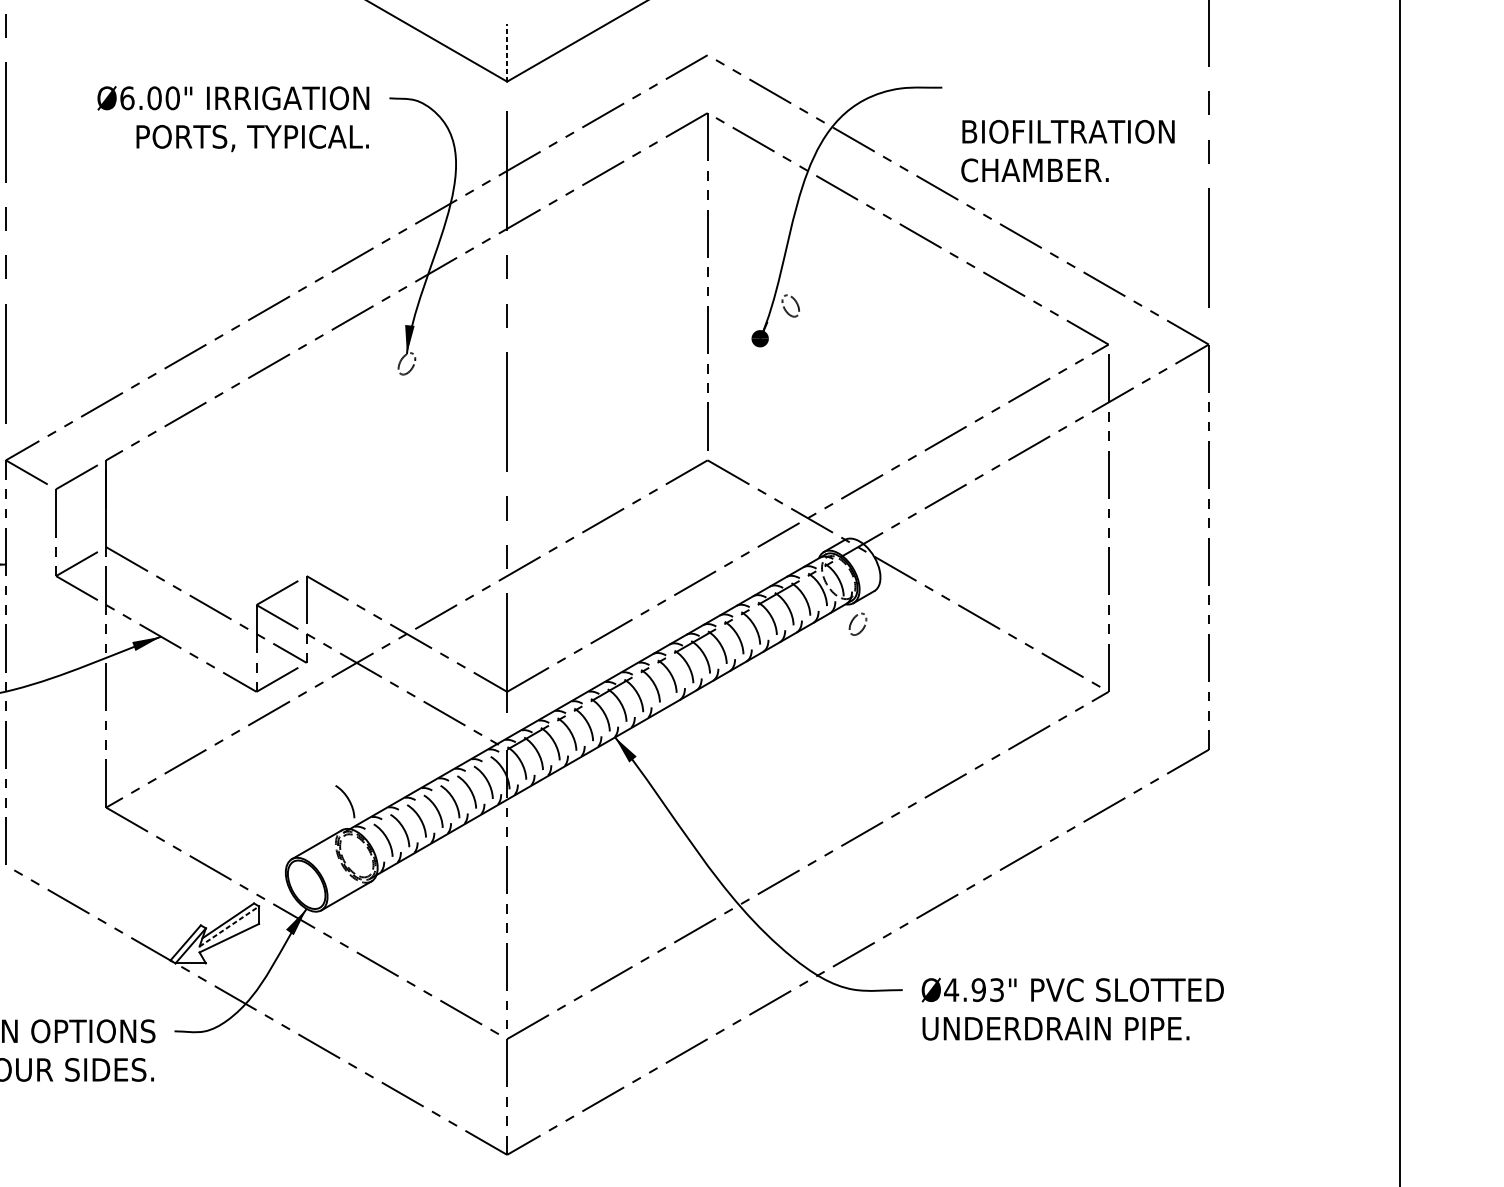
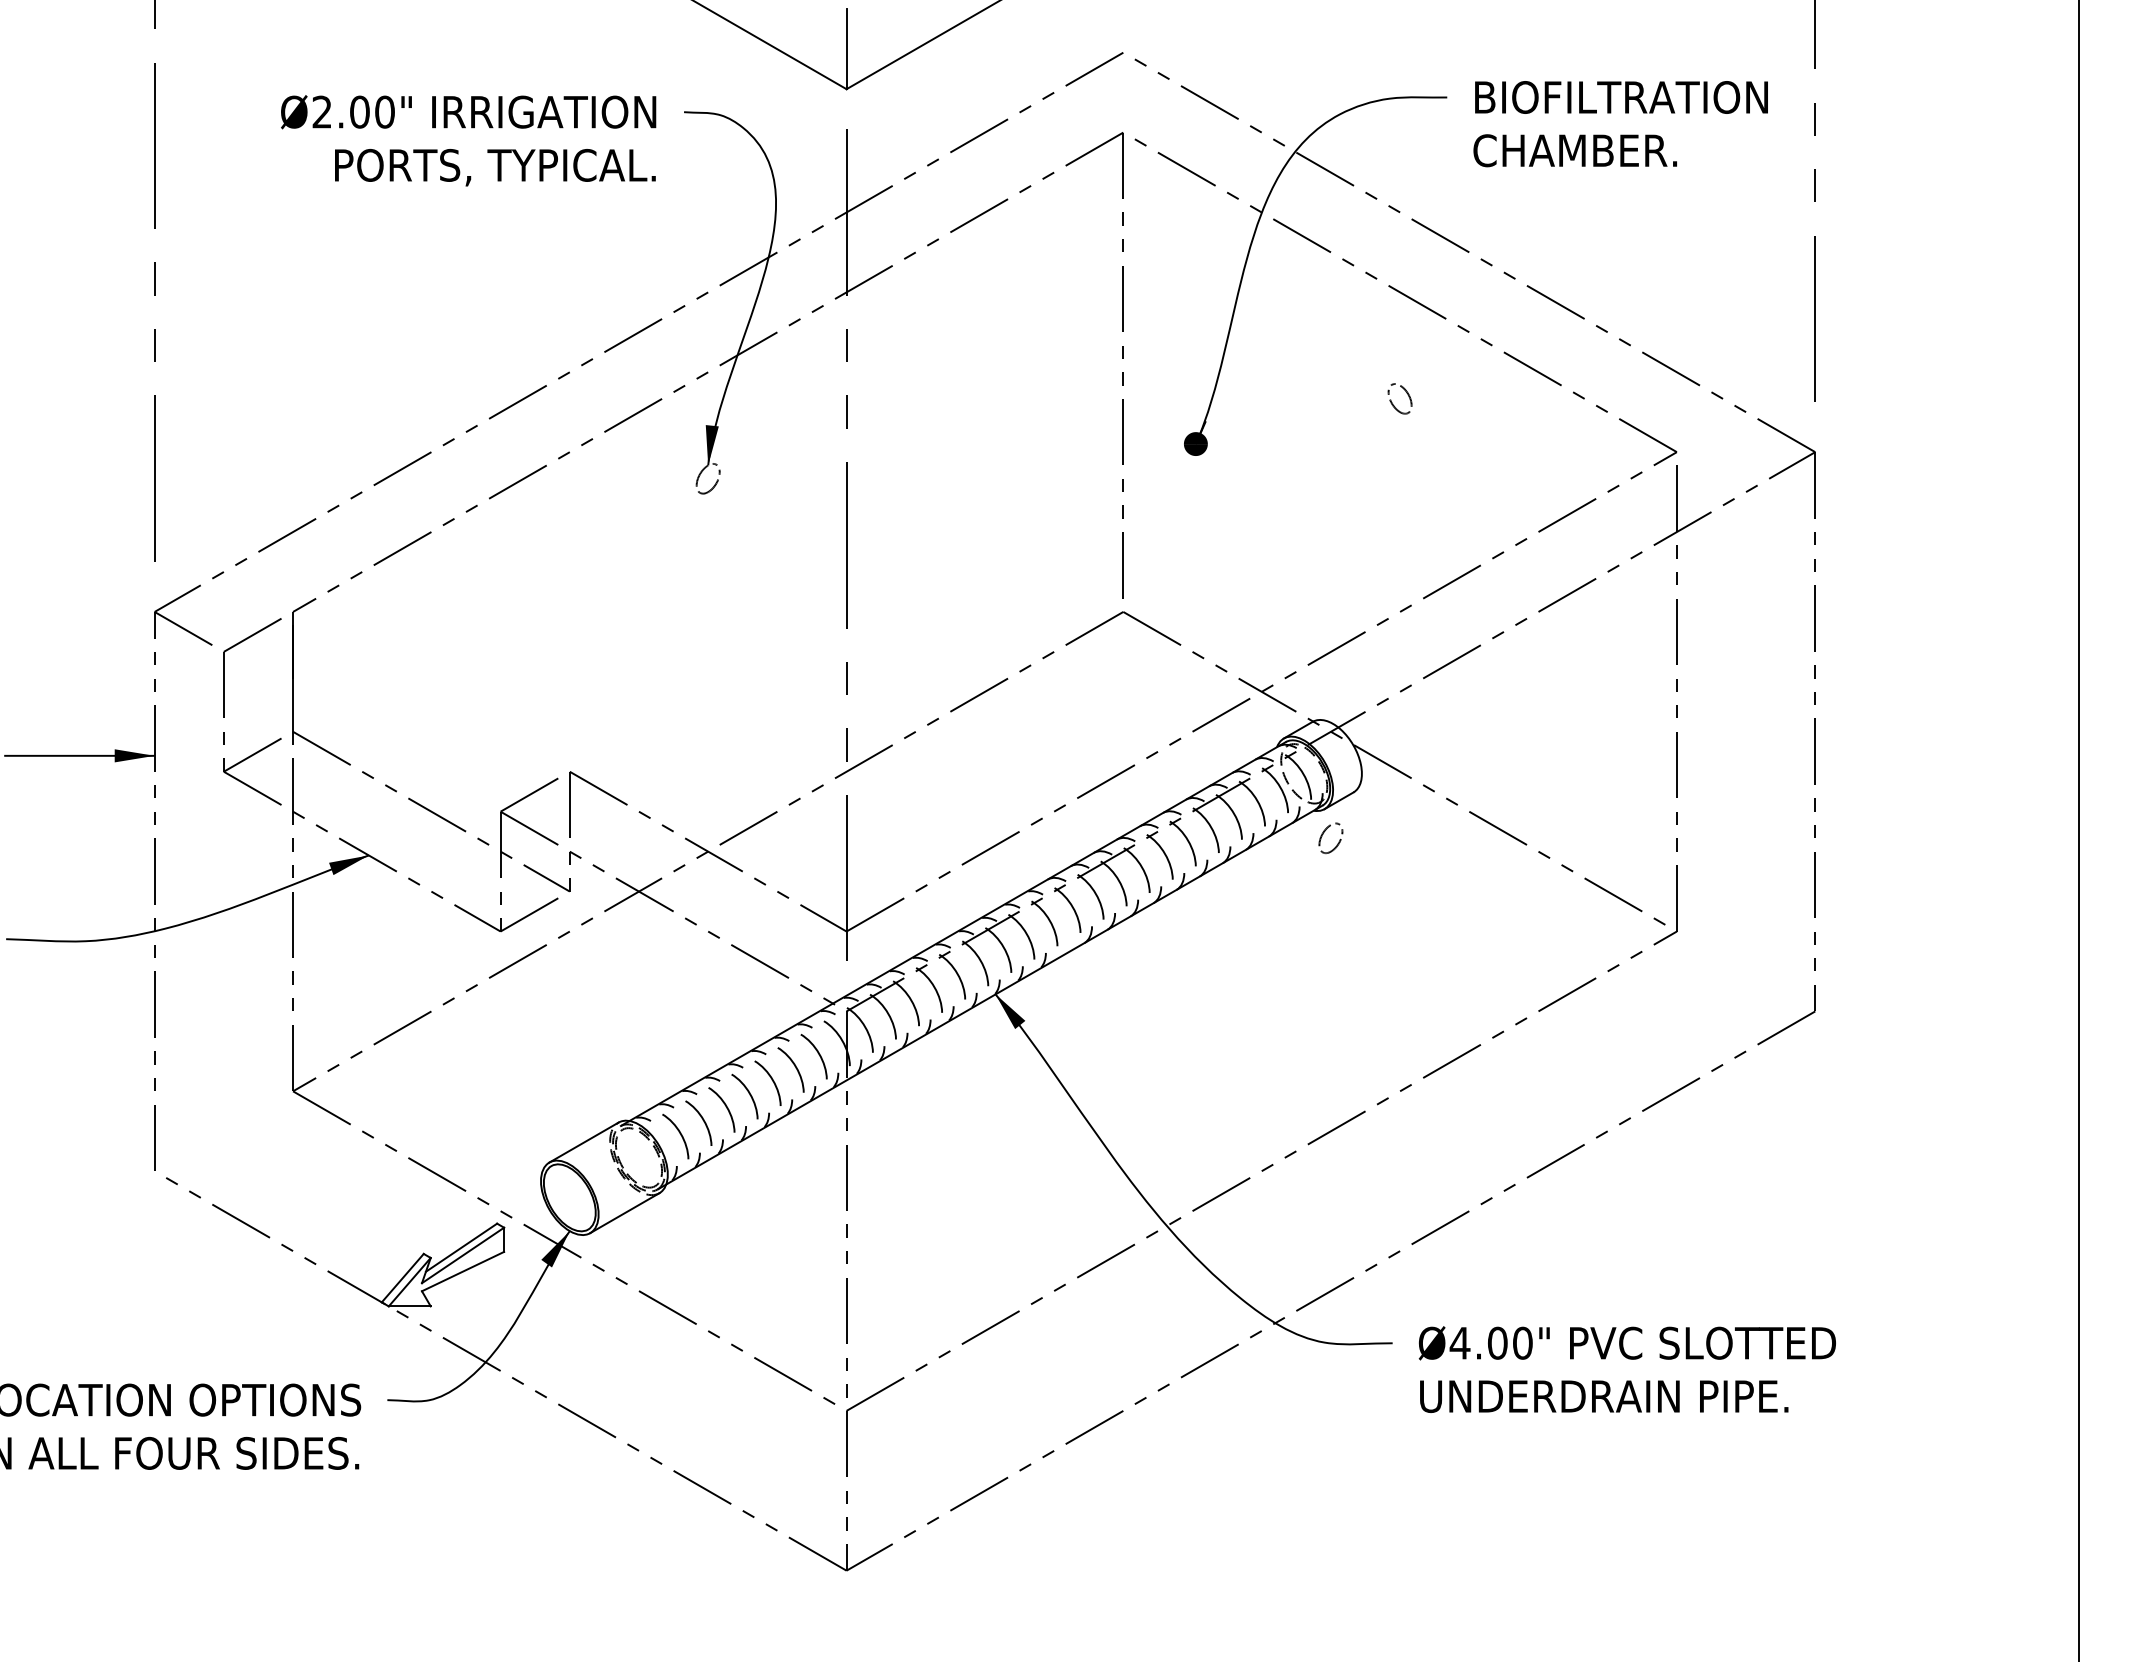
line: (507, 52) -> (846, 49), dashed -> solid
text: (127, 97) -> (322, 111), Ø6.00" -> Ø2.00"
text: (1067, 151) -> (1620, 124), moved
part: (785, 308) -> (1392, 402), moved
curve: (347, 799) -> (626, 1080), removed
line: (229, 926) -> (463, 1255), dashed -> solid
text: (987, 989) -> (1509, 1342), Ø4.93" -> Ø4.00"

